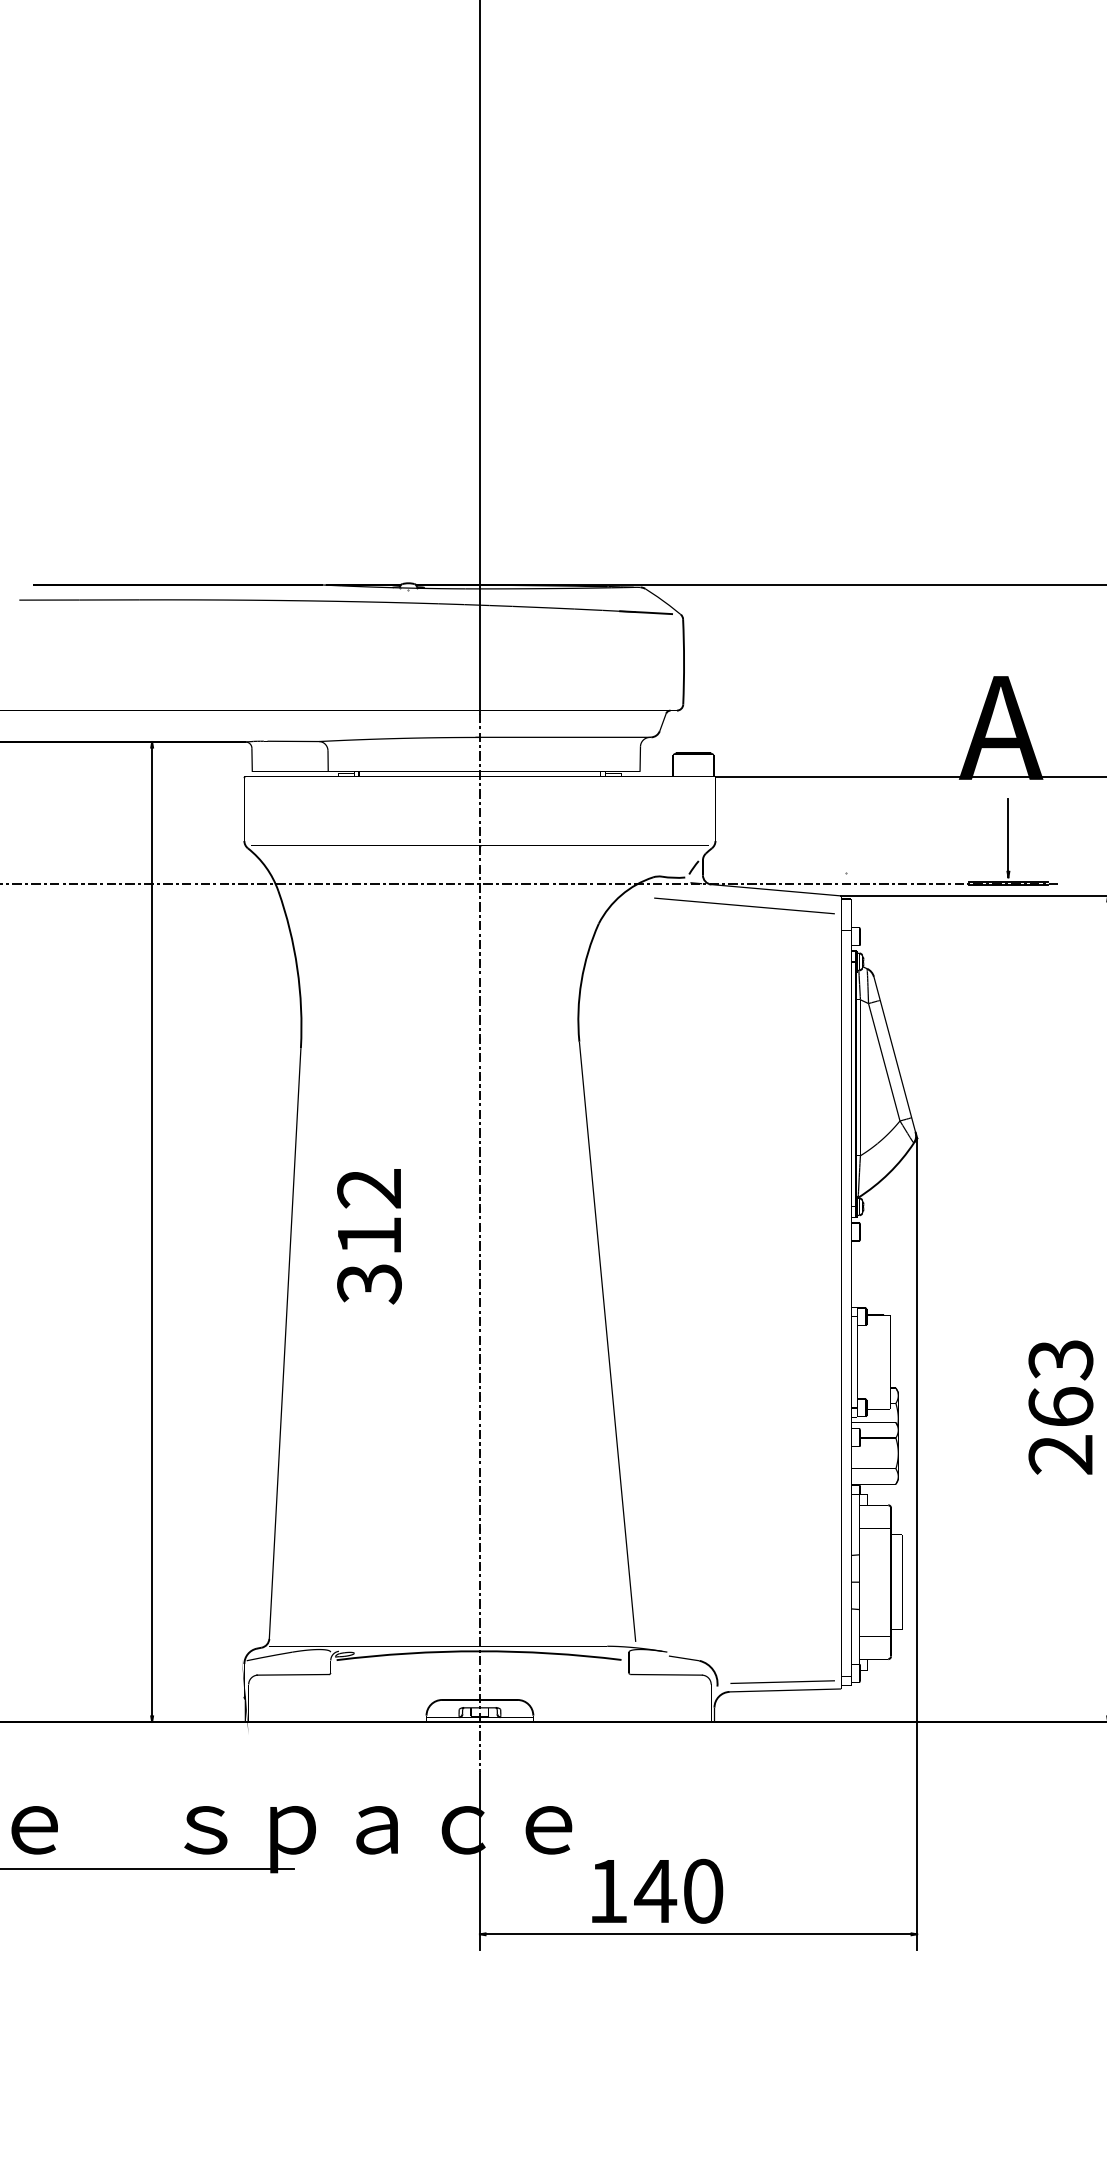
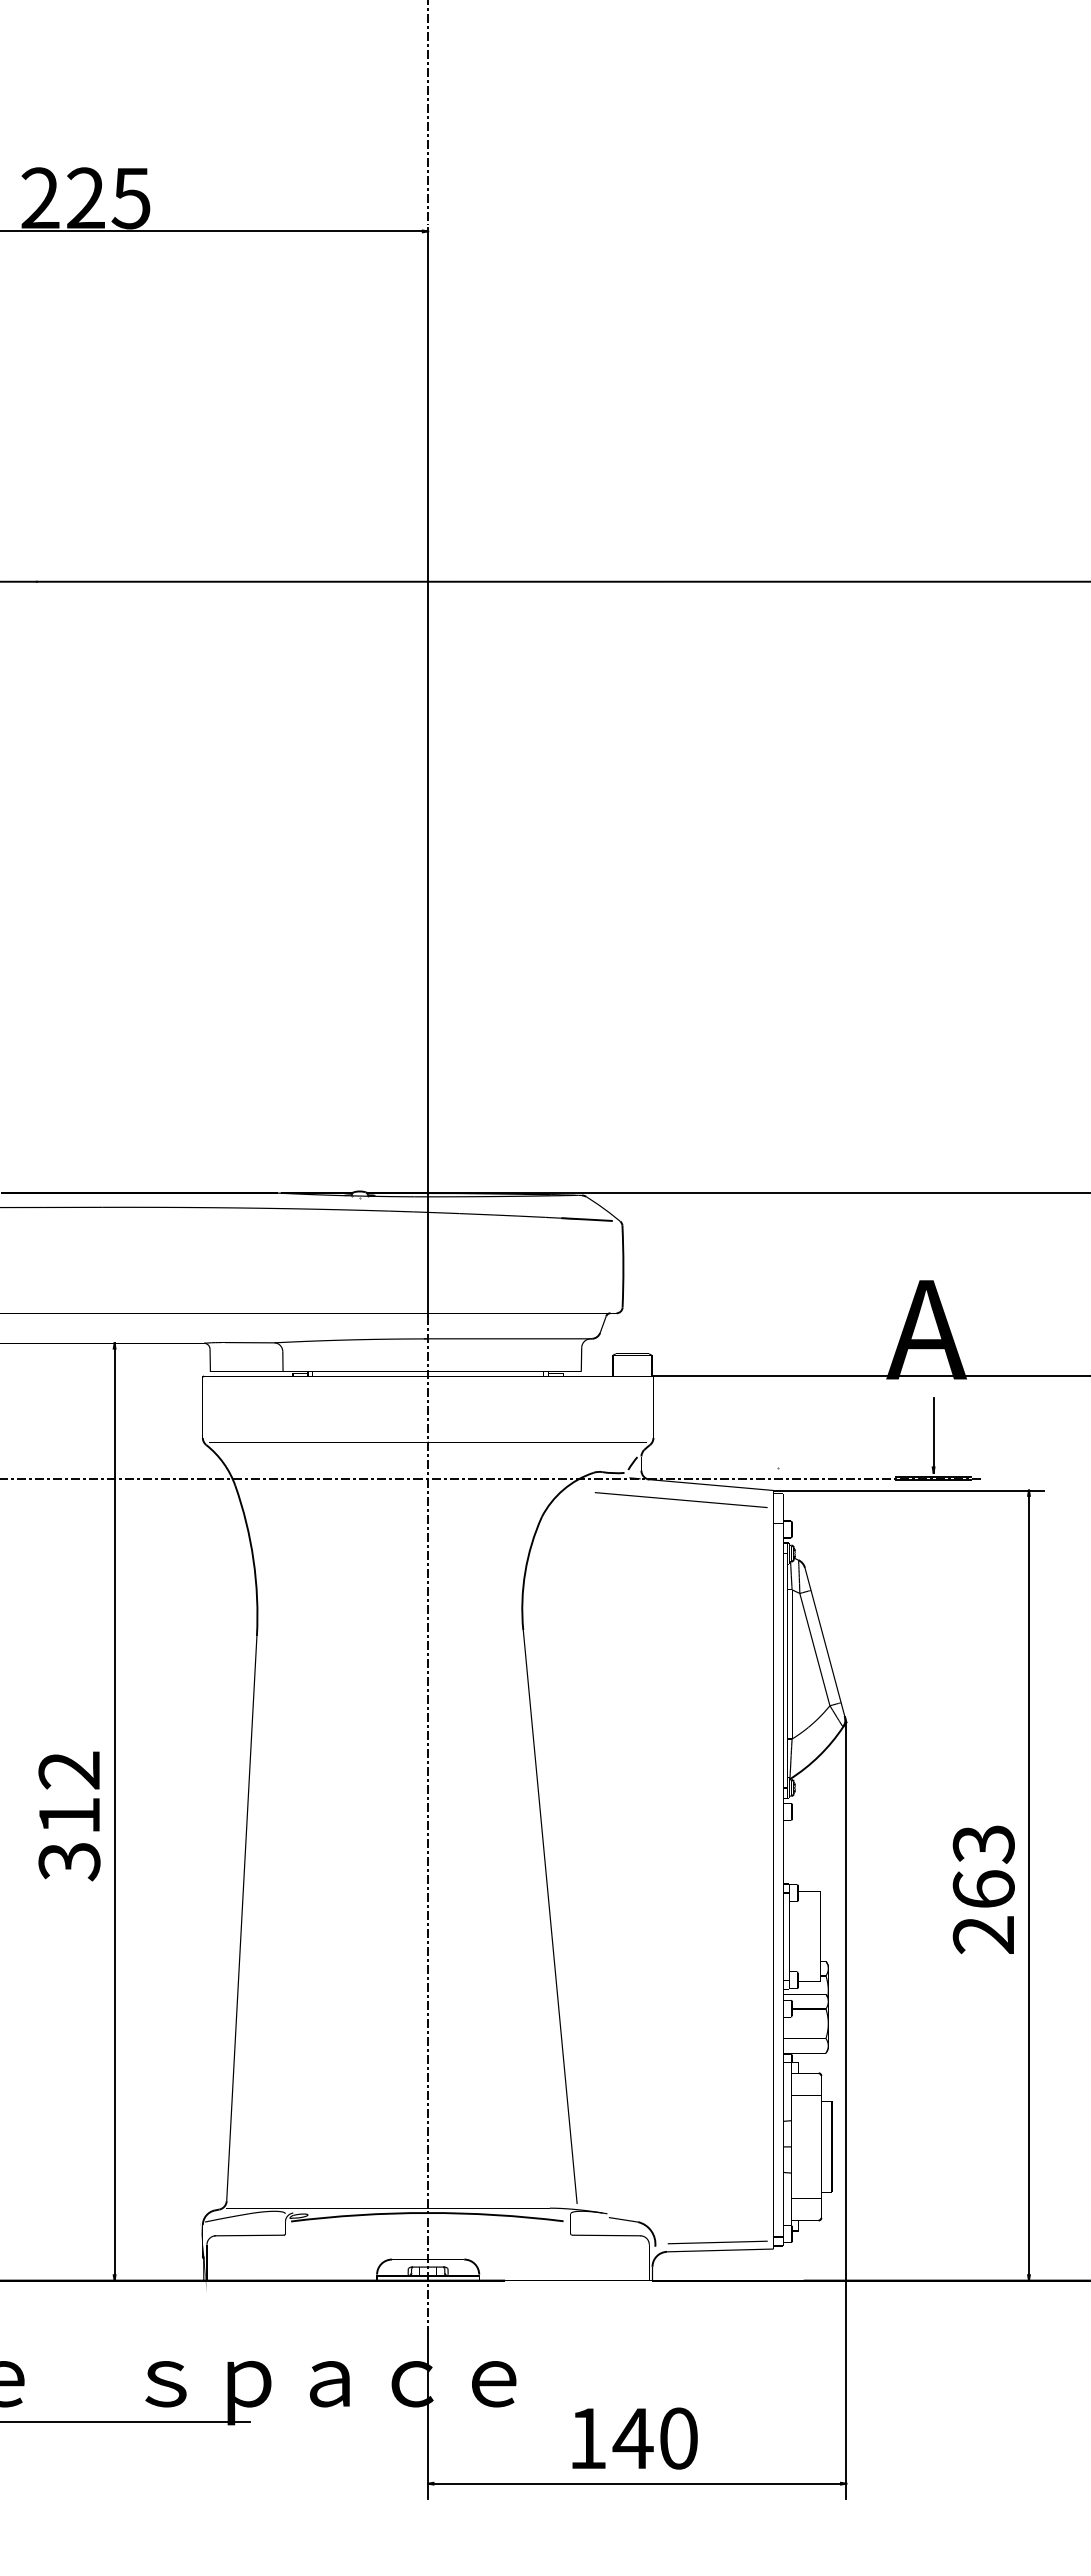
text: (369, 1236) -> (69, 1816), moved
text: (1060, 1407) -> (983, 1889), moved
text: (656, 1891) -> (634, 2438), moved

